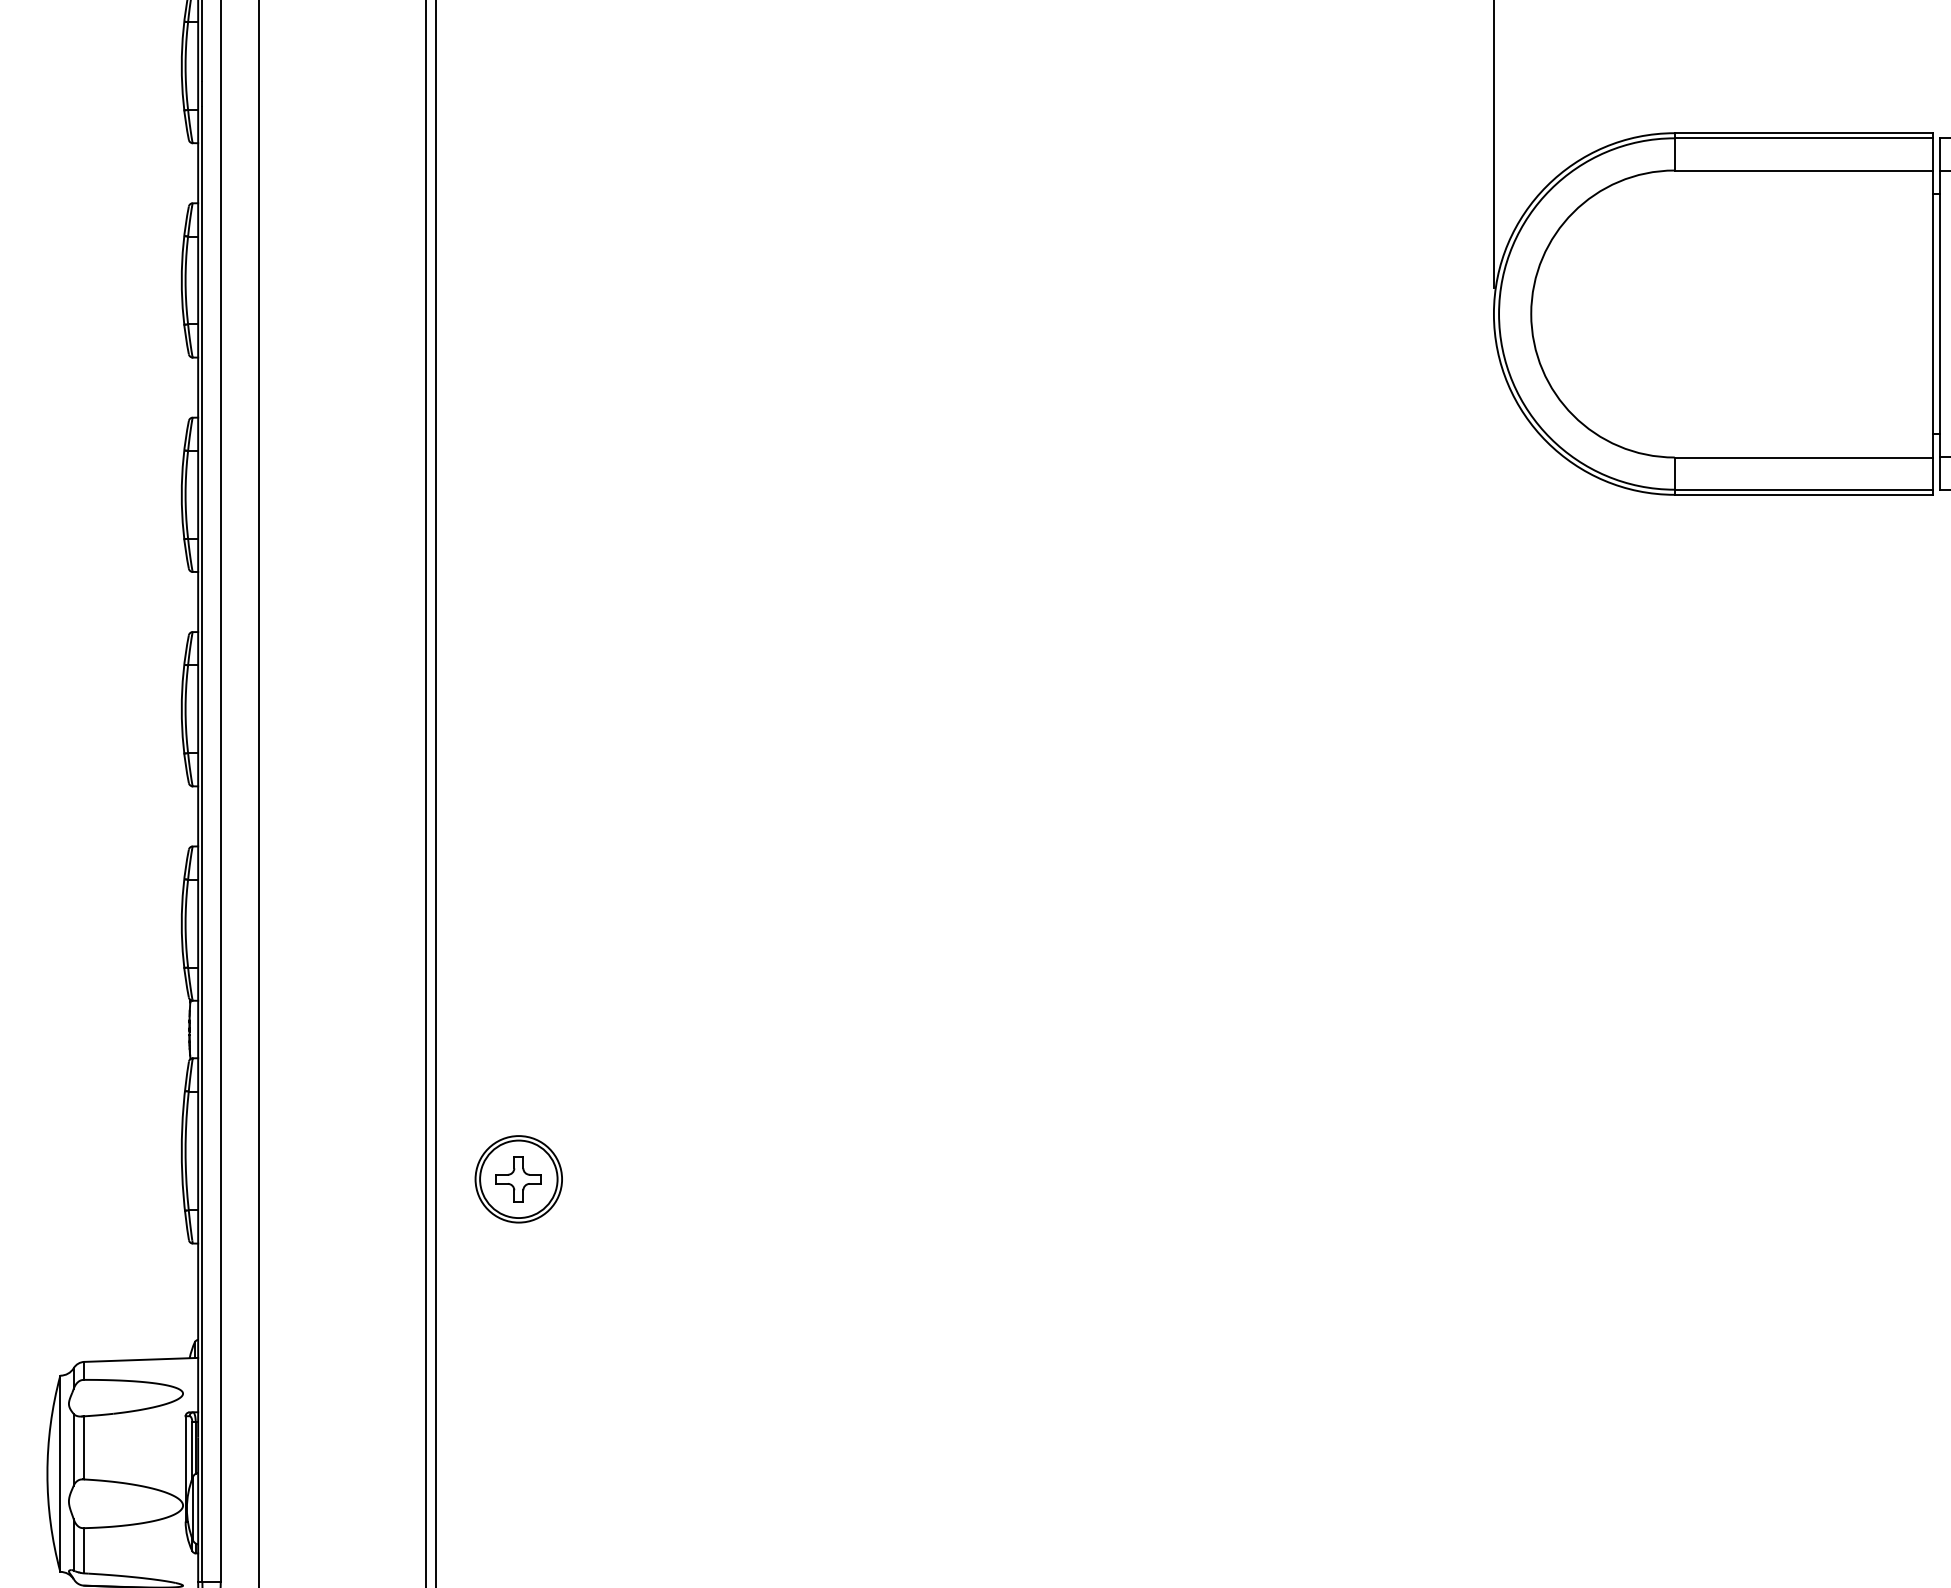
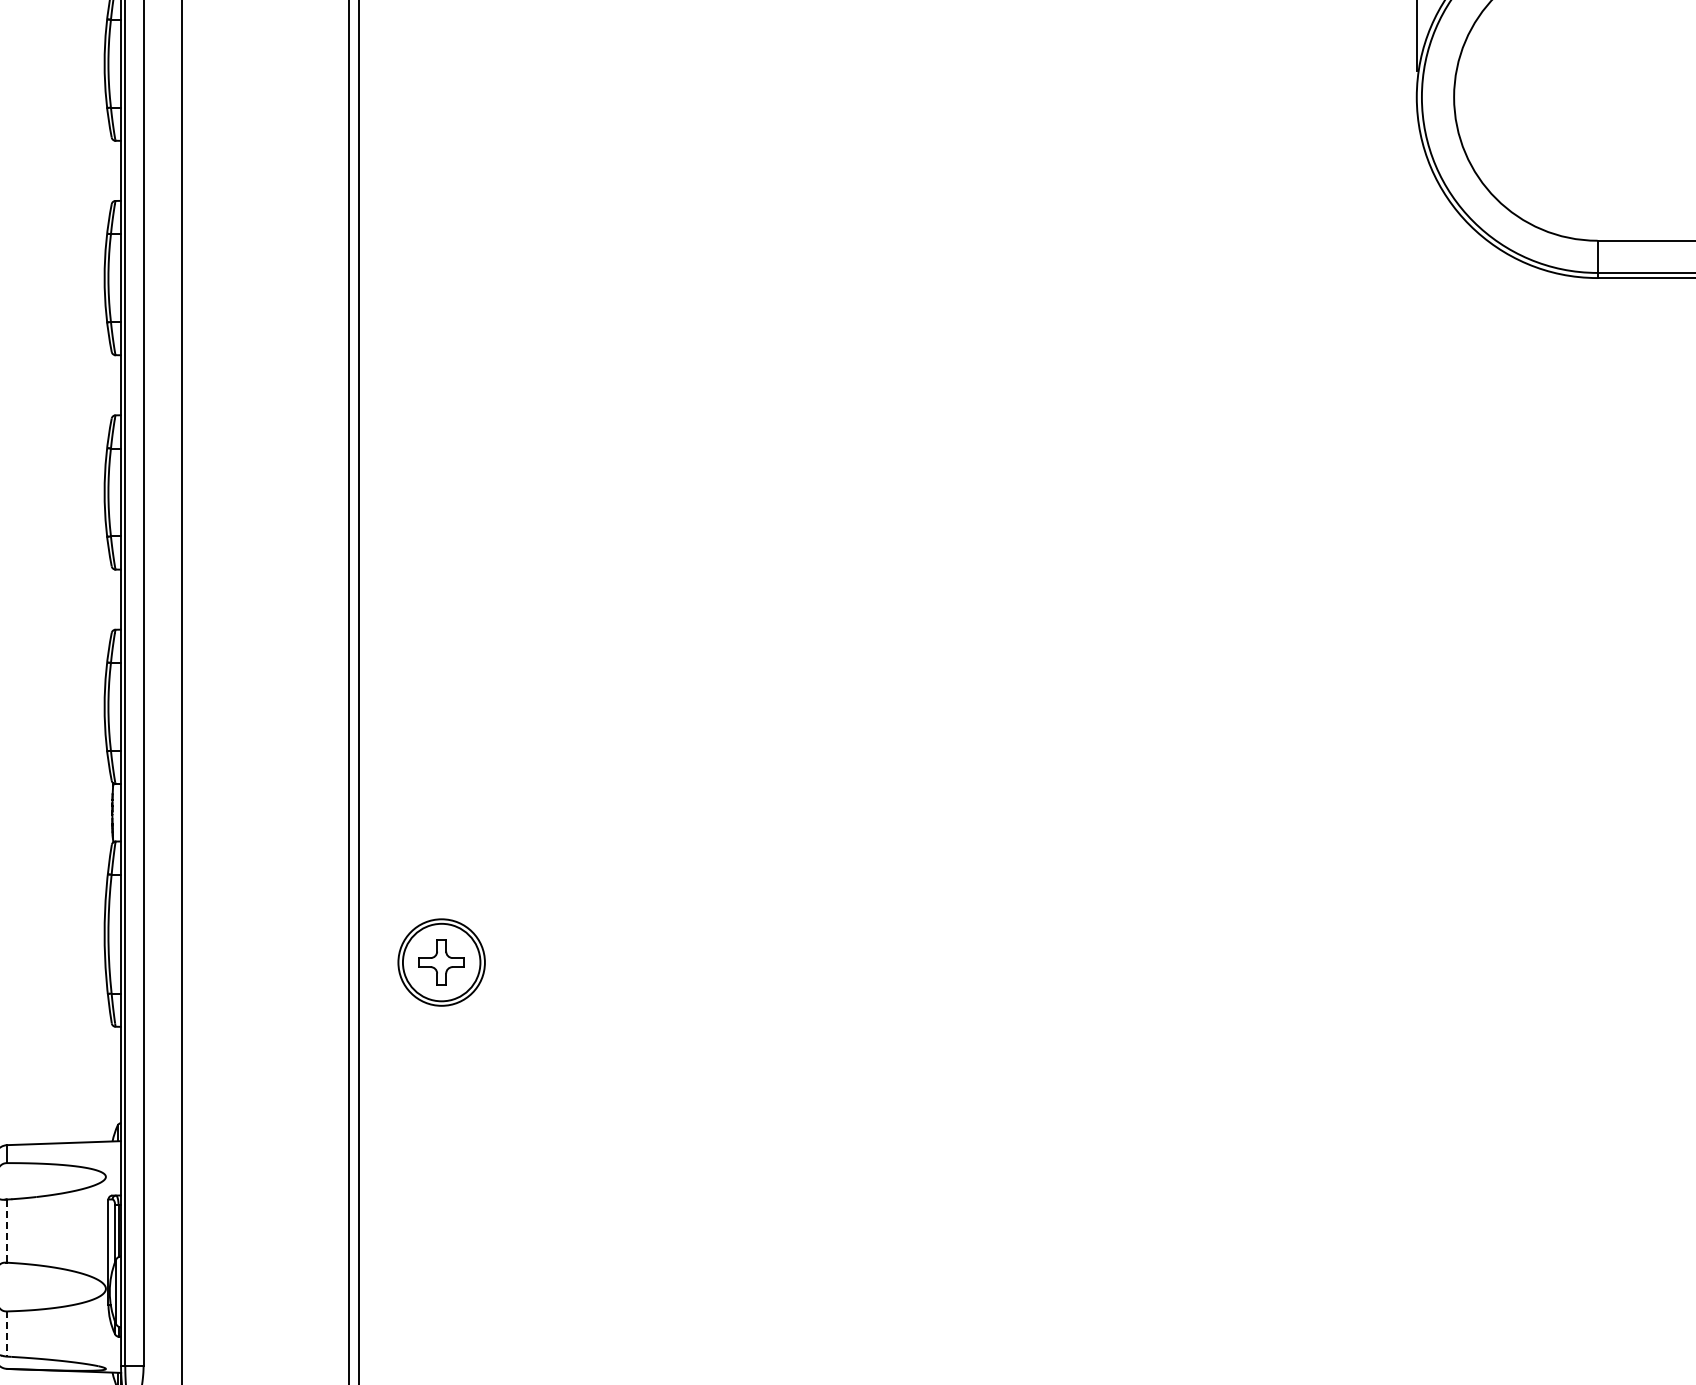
line: (84, 1447) -> (7, 1230), solid -> dashed
line: (84, 1550) -> (7, 1333), solid -> dashed

